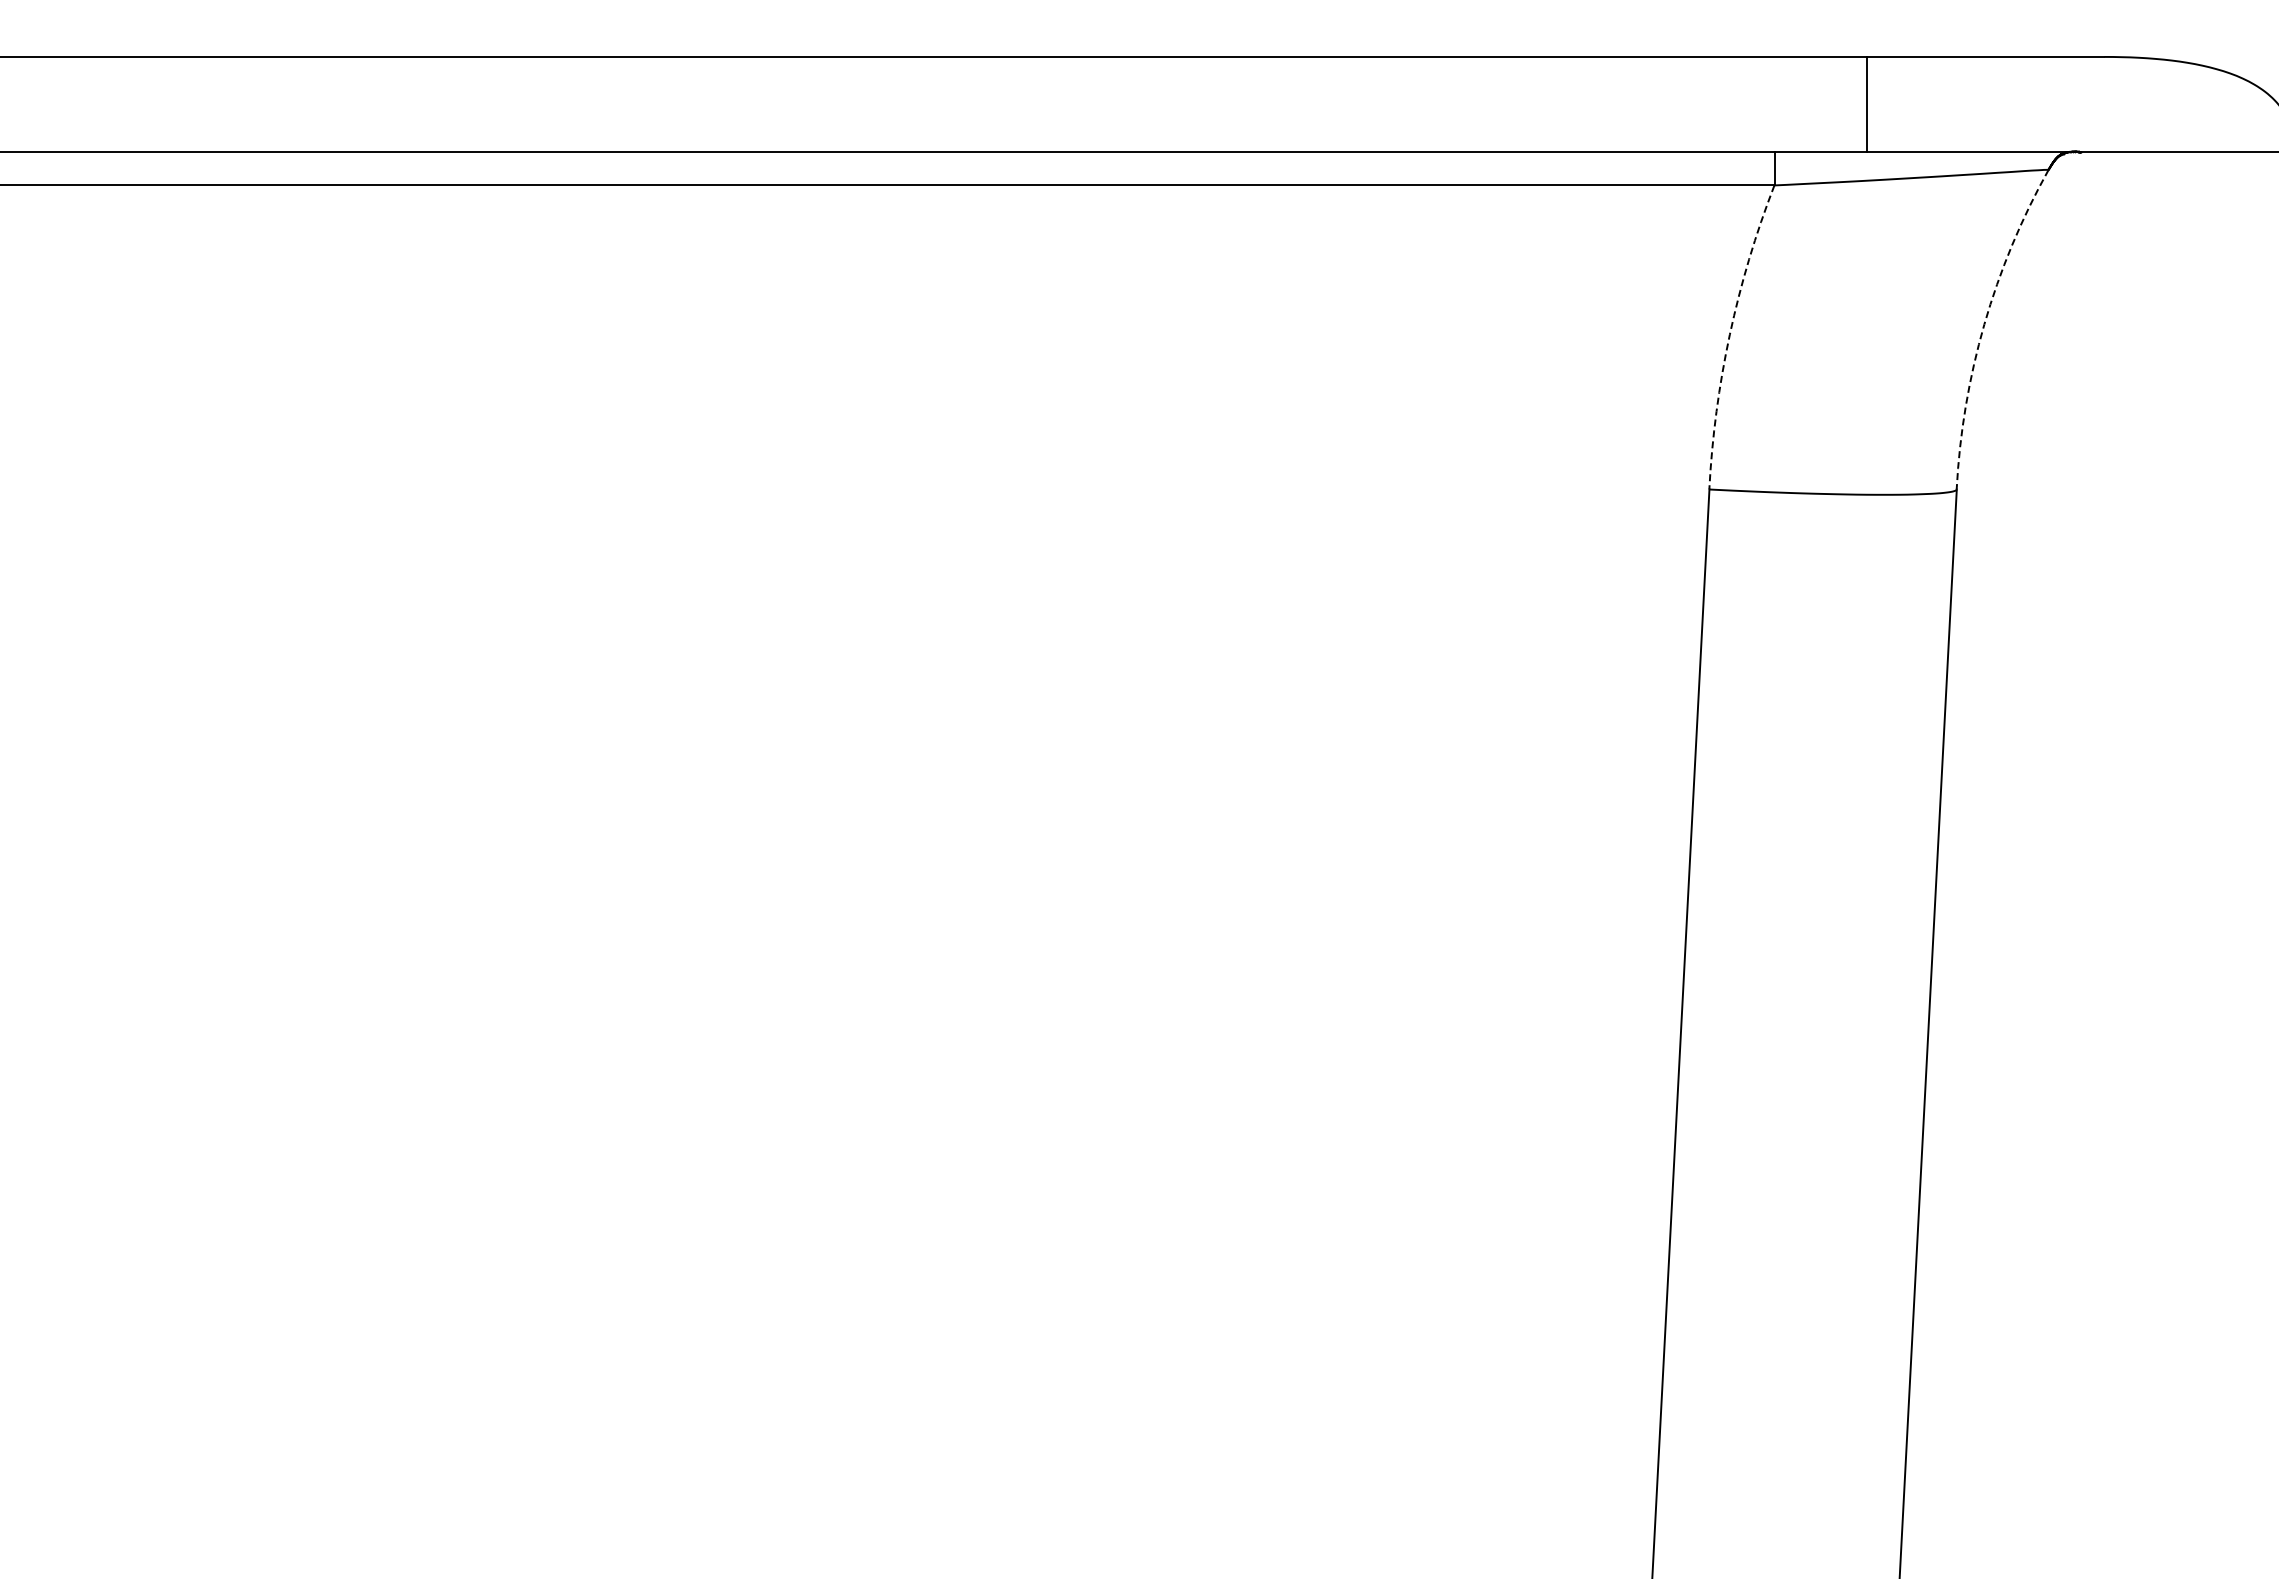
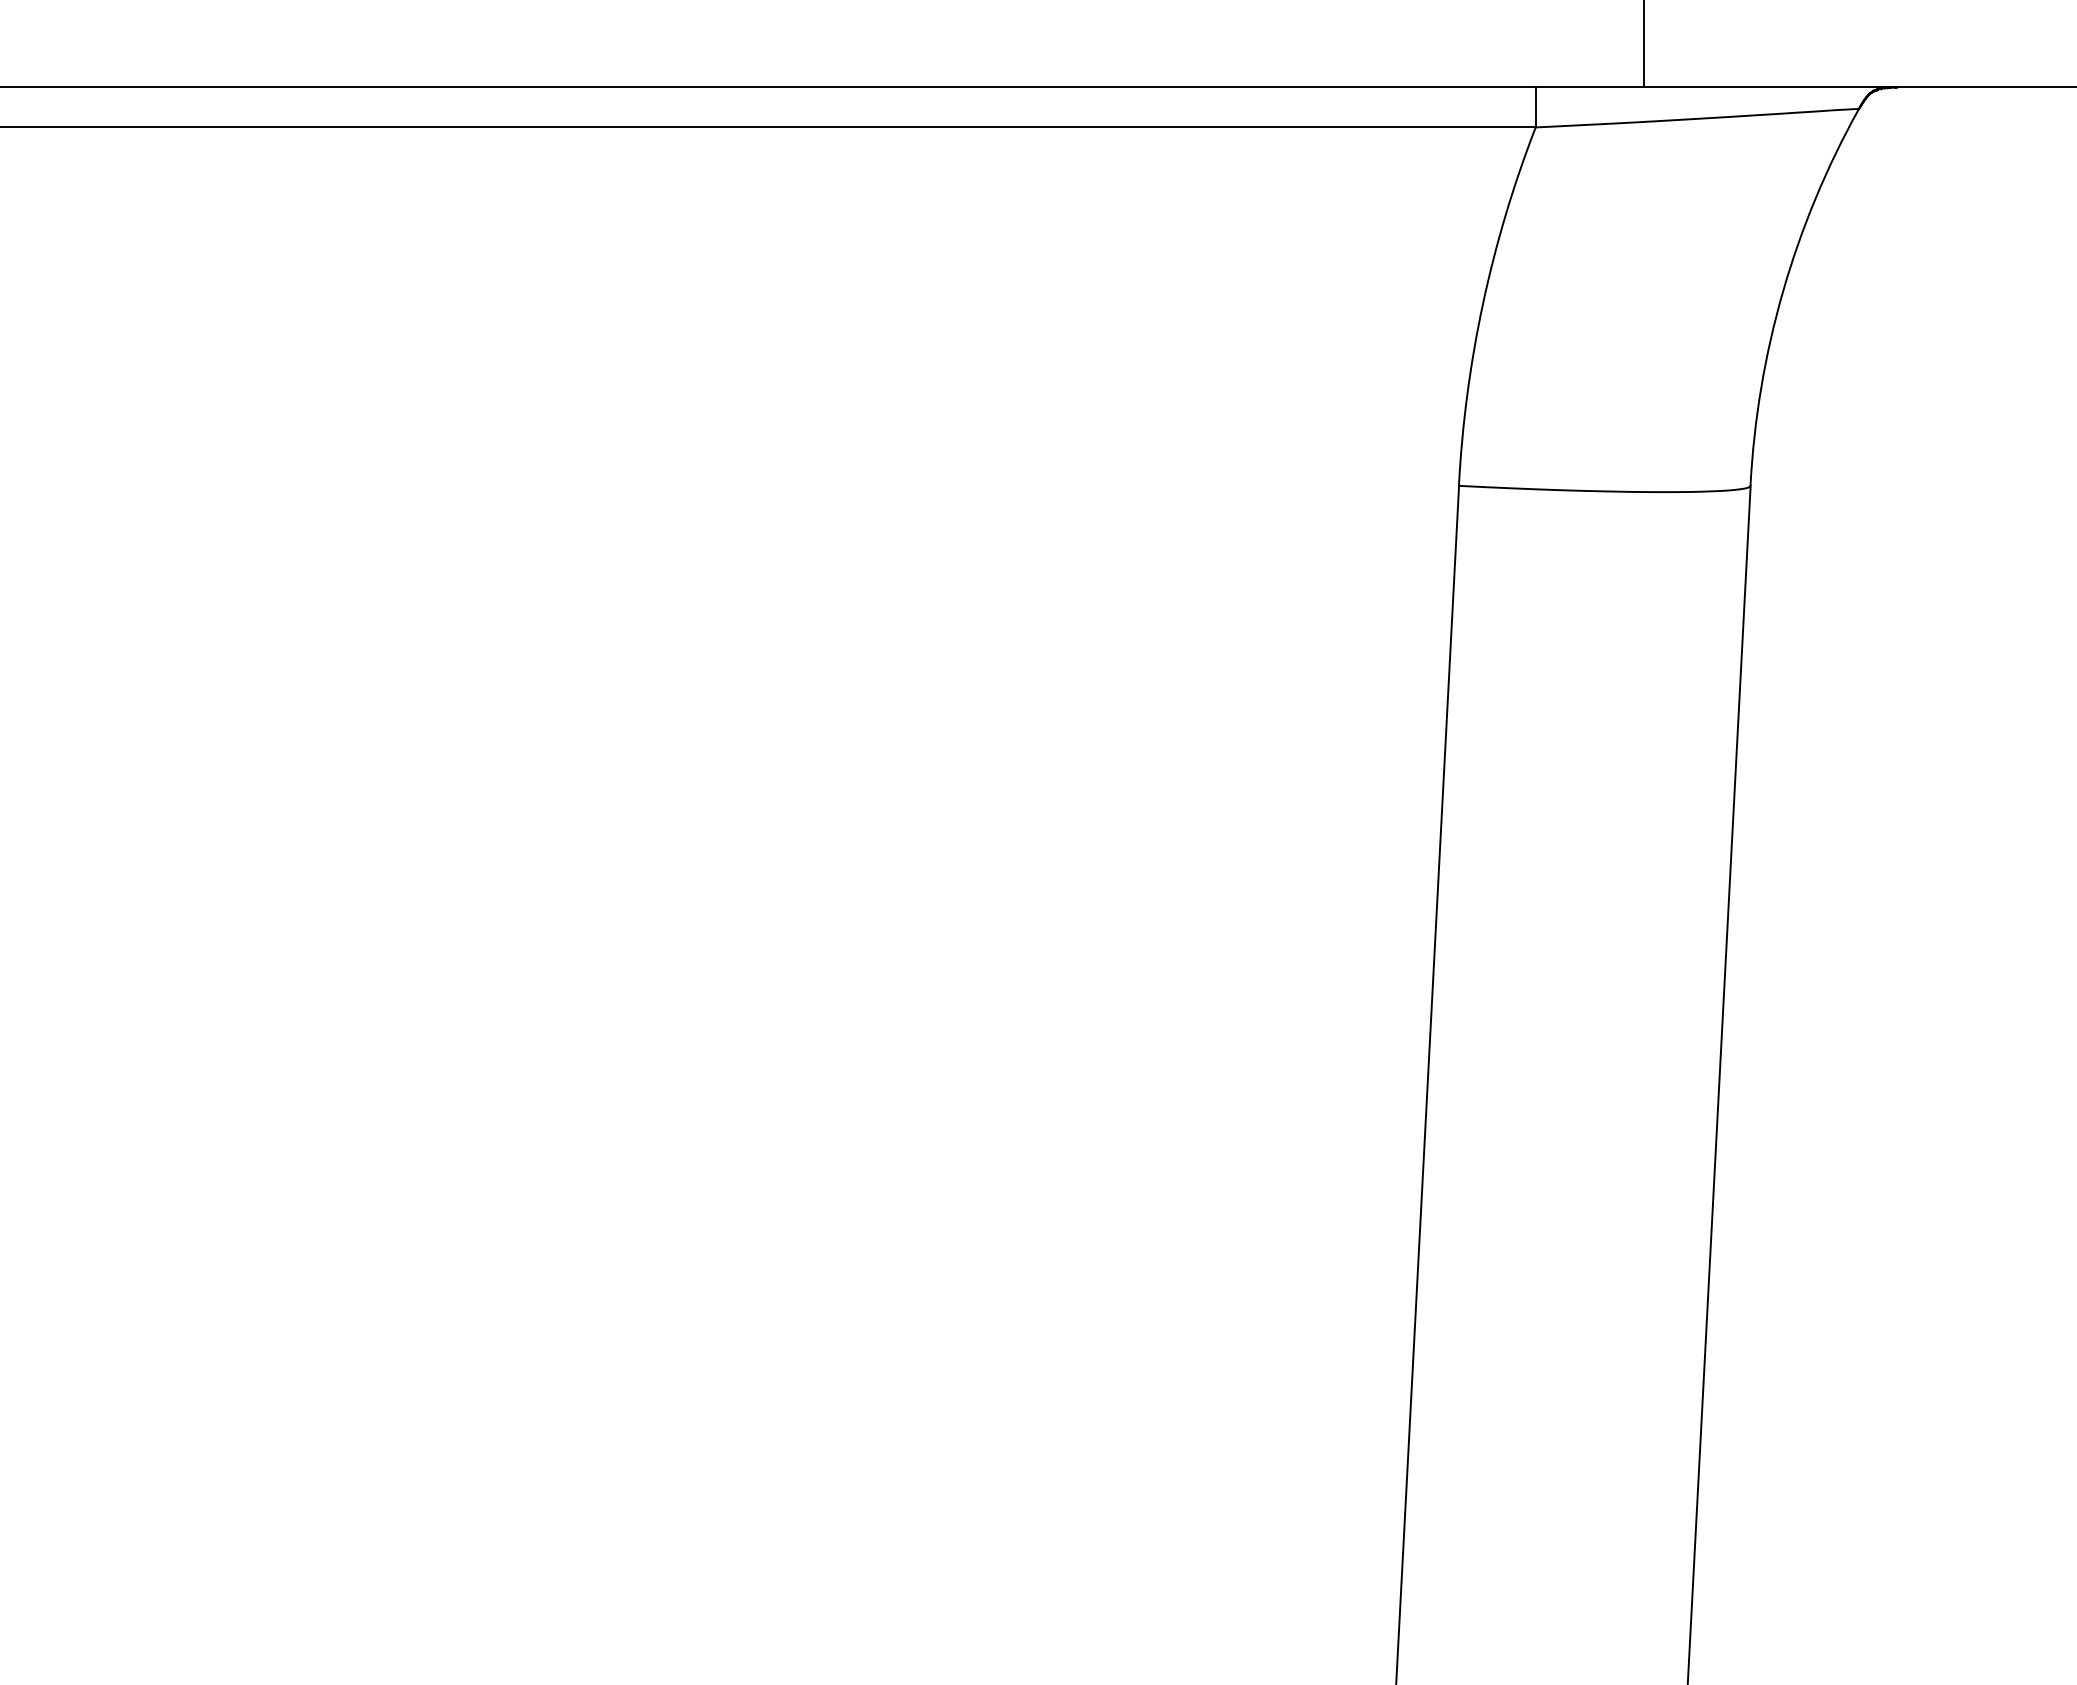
arc: (1984, 324) -> (1783, 291), dashed -> solid
arc: (1729, 334) -> (1482, 303), dashed -> solid

